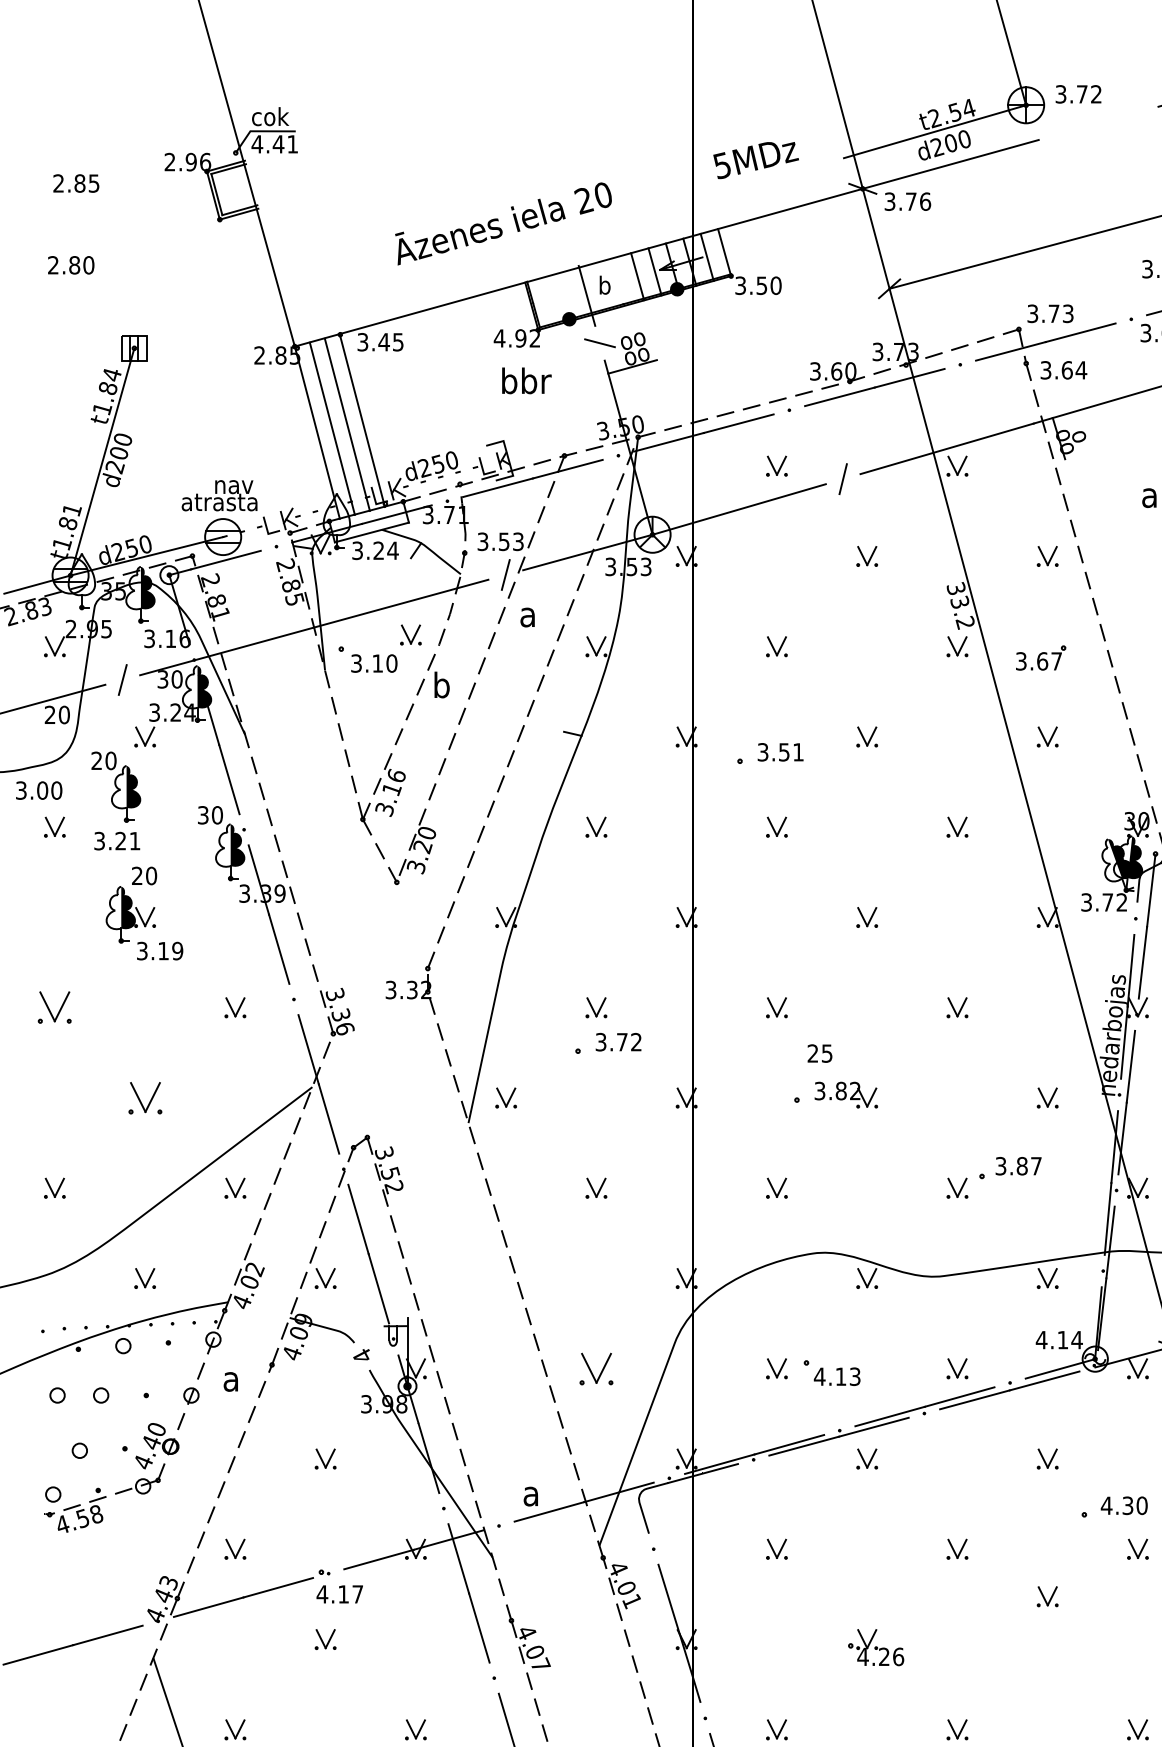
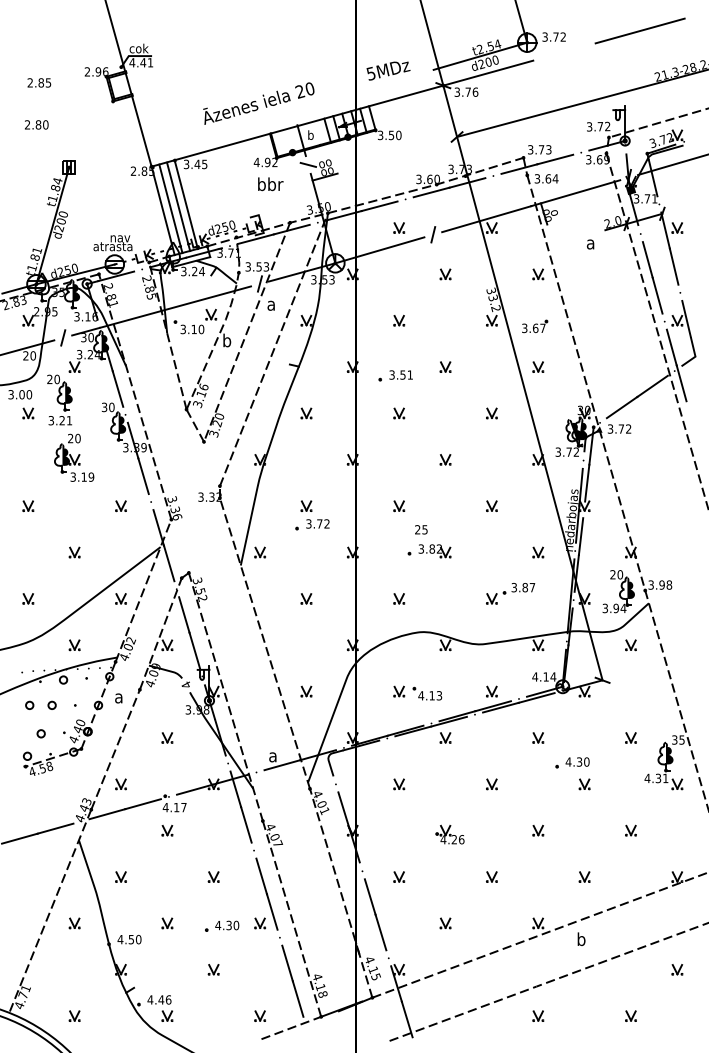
part: (55, 1008) -> (28, 506), size x0.62
part: (144, 1097) -> (74, 552), size x0.62
part: (596, 1368) -> (306, 691), size x0.62
part: (1048, 1596) -> (538, 830), moved

